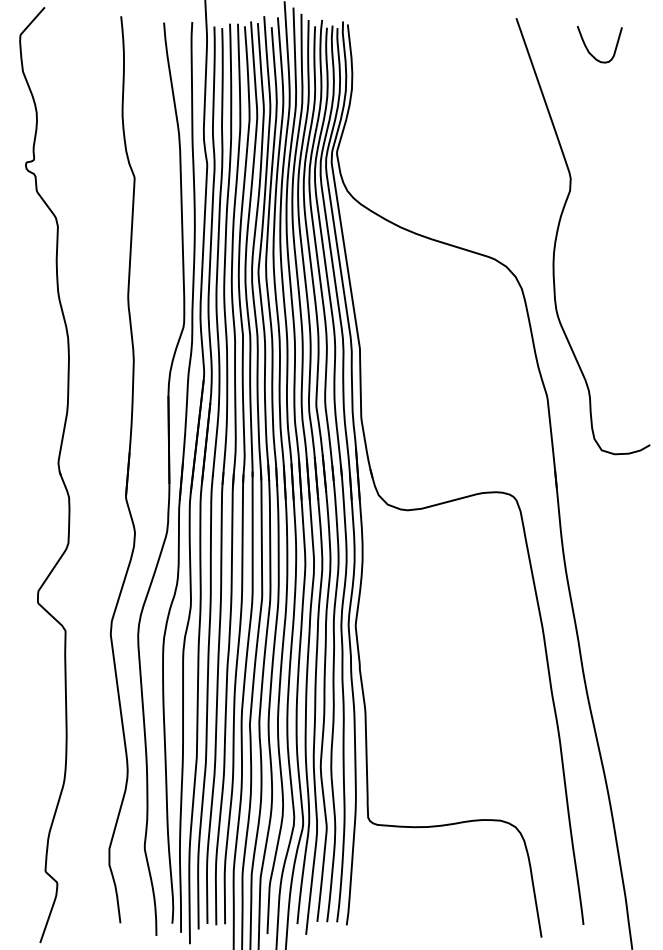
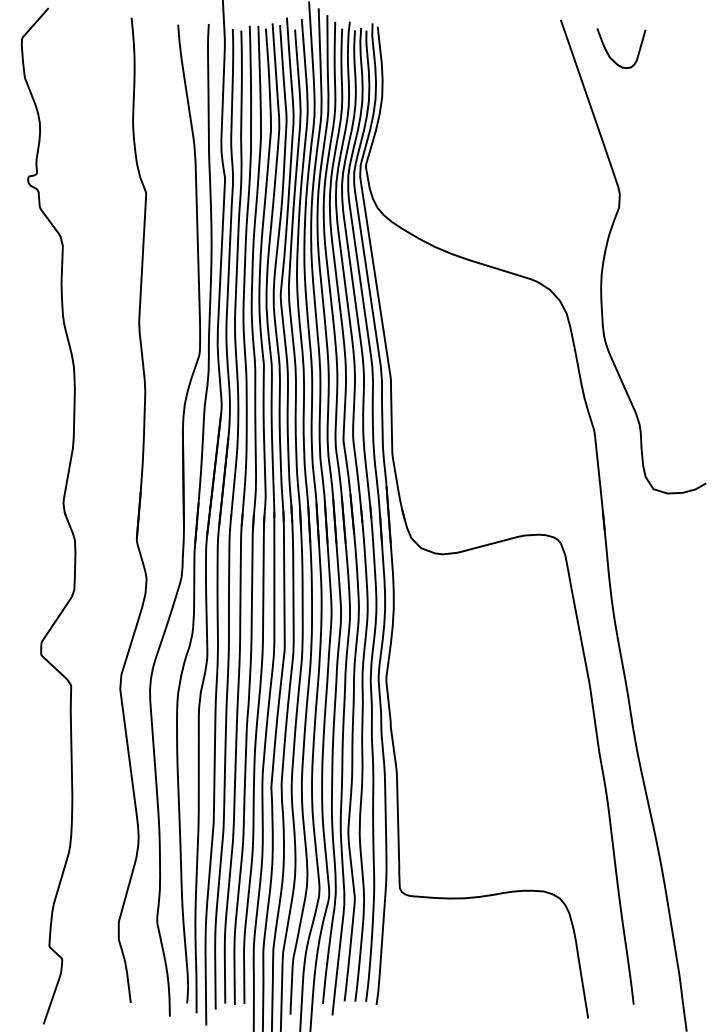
curve: (588, 50) -> (609, 54), moved

